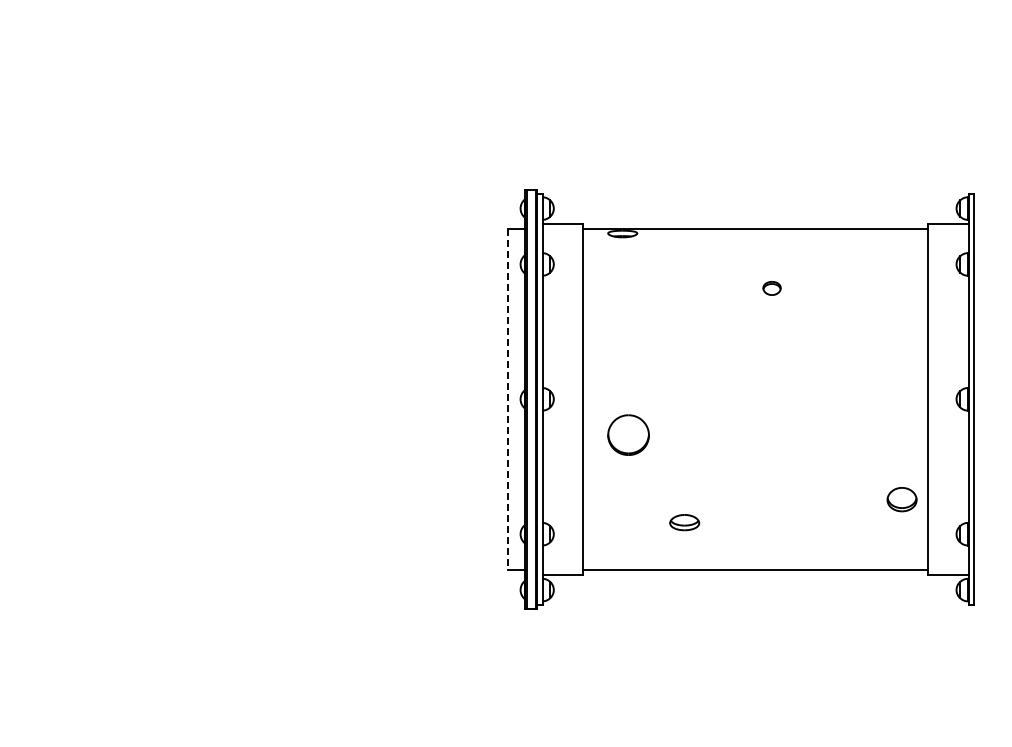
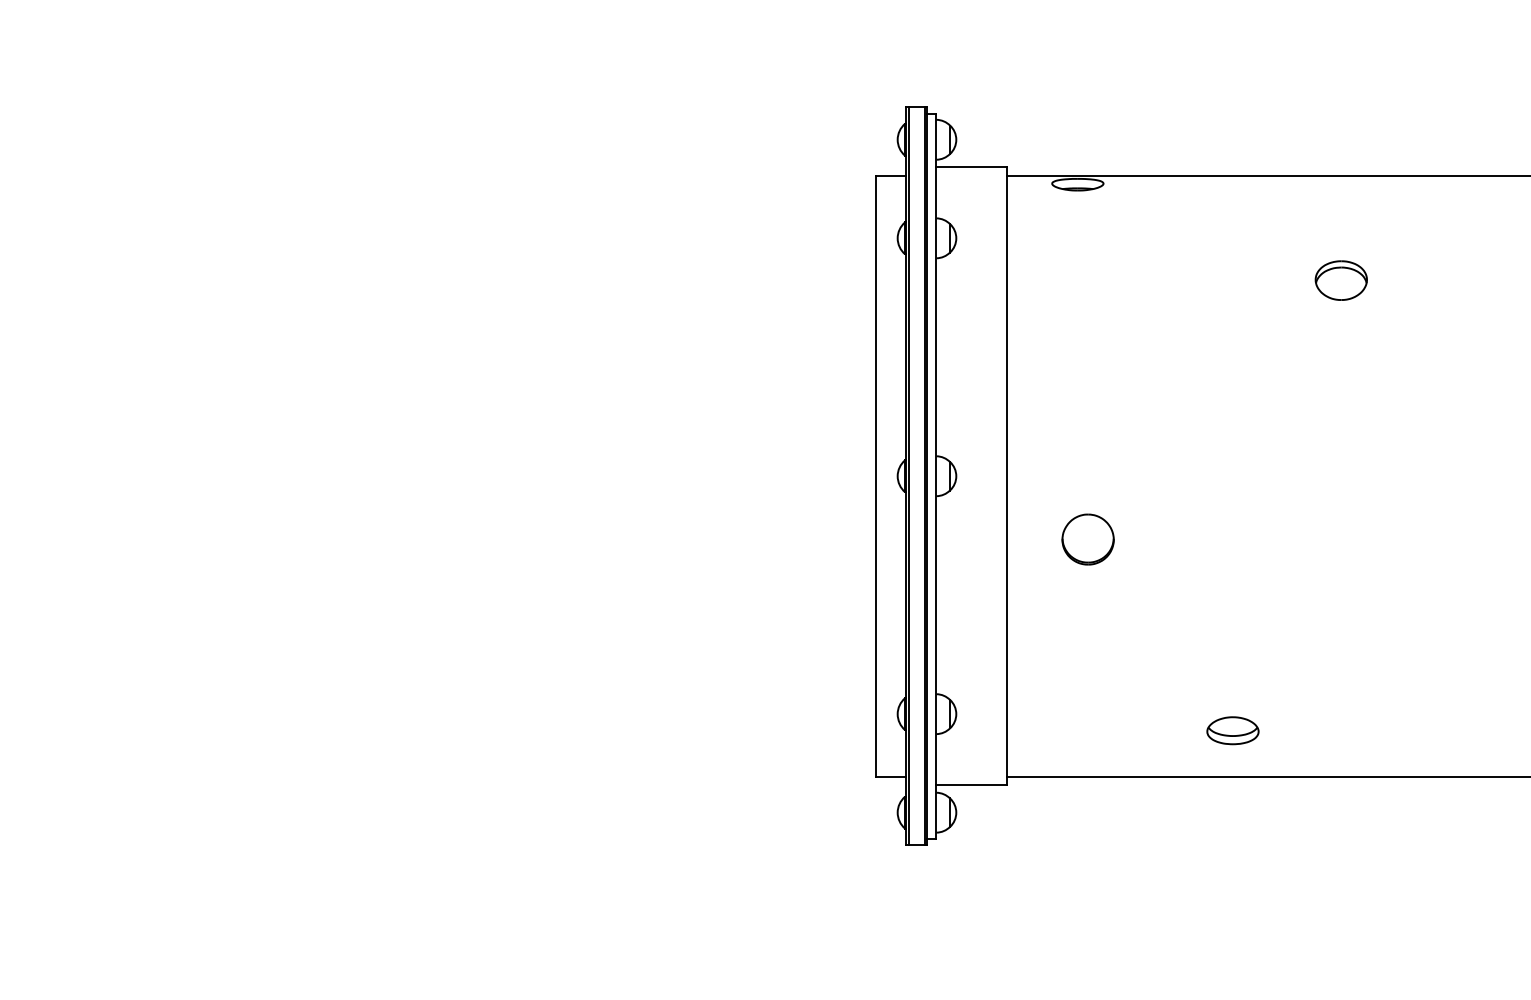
part: (771, 288) -> (1340, 280), size x1.67
line: (508, 399) -> (876, 476), dashed -> solid
part: (628, 435) -> (1088, 540), size x0.71
part: (684, 522) -> (1232, 730), moved

